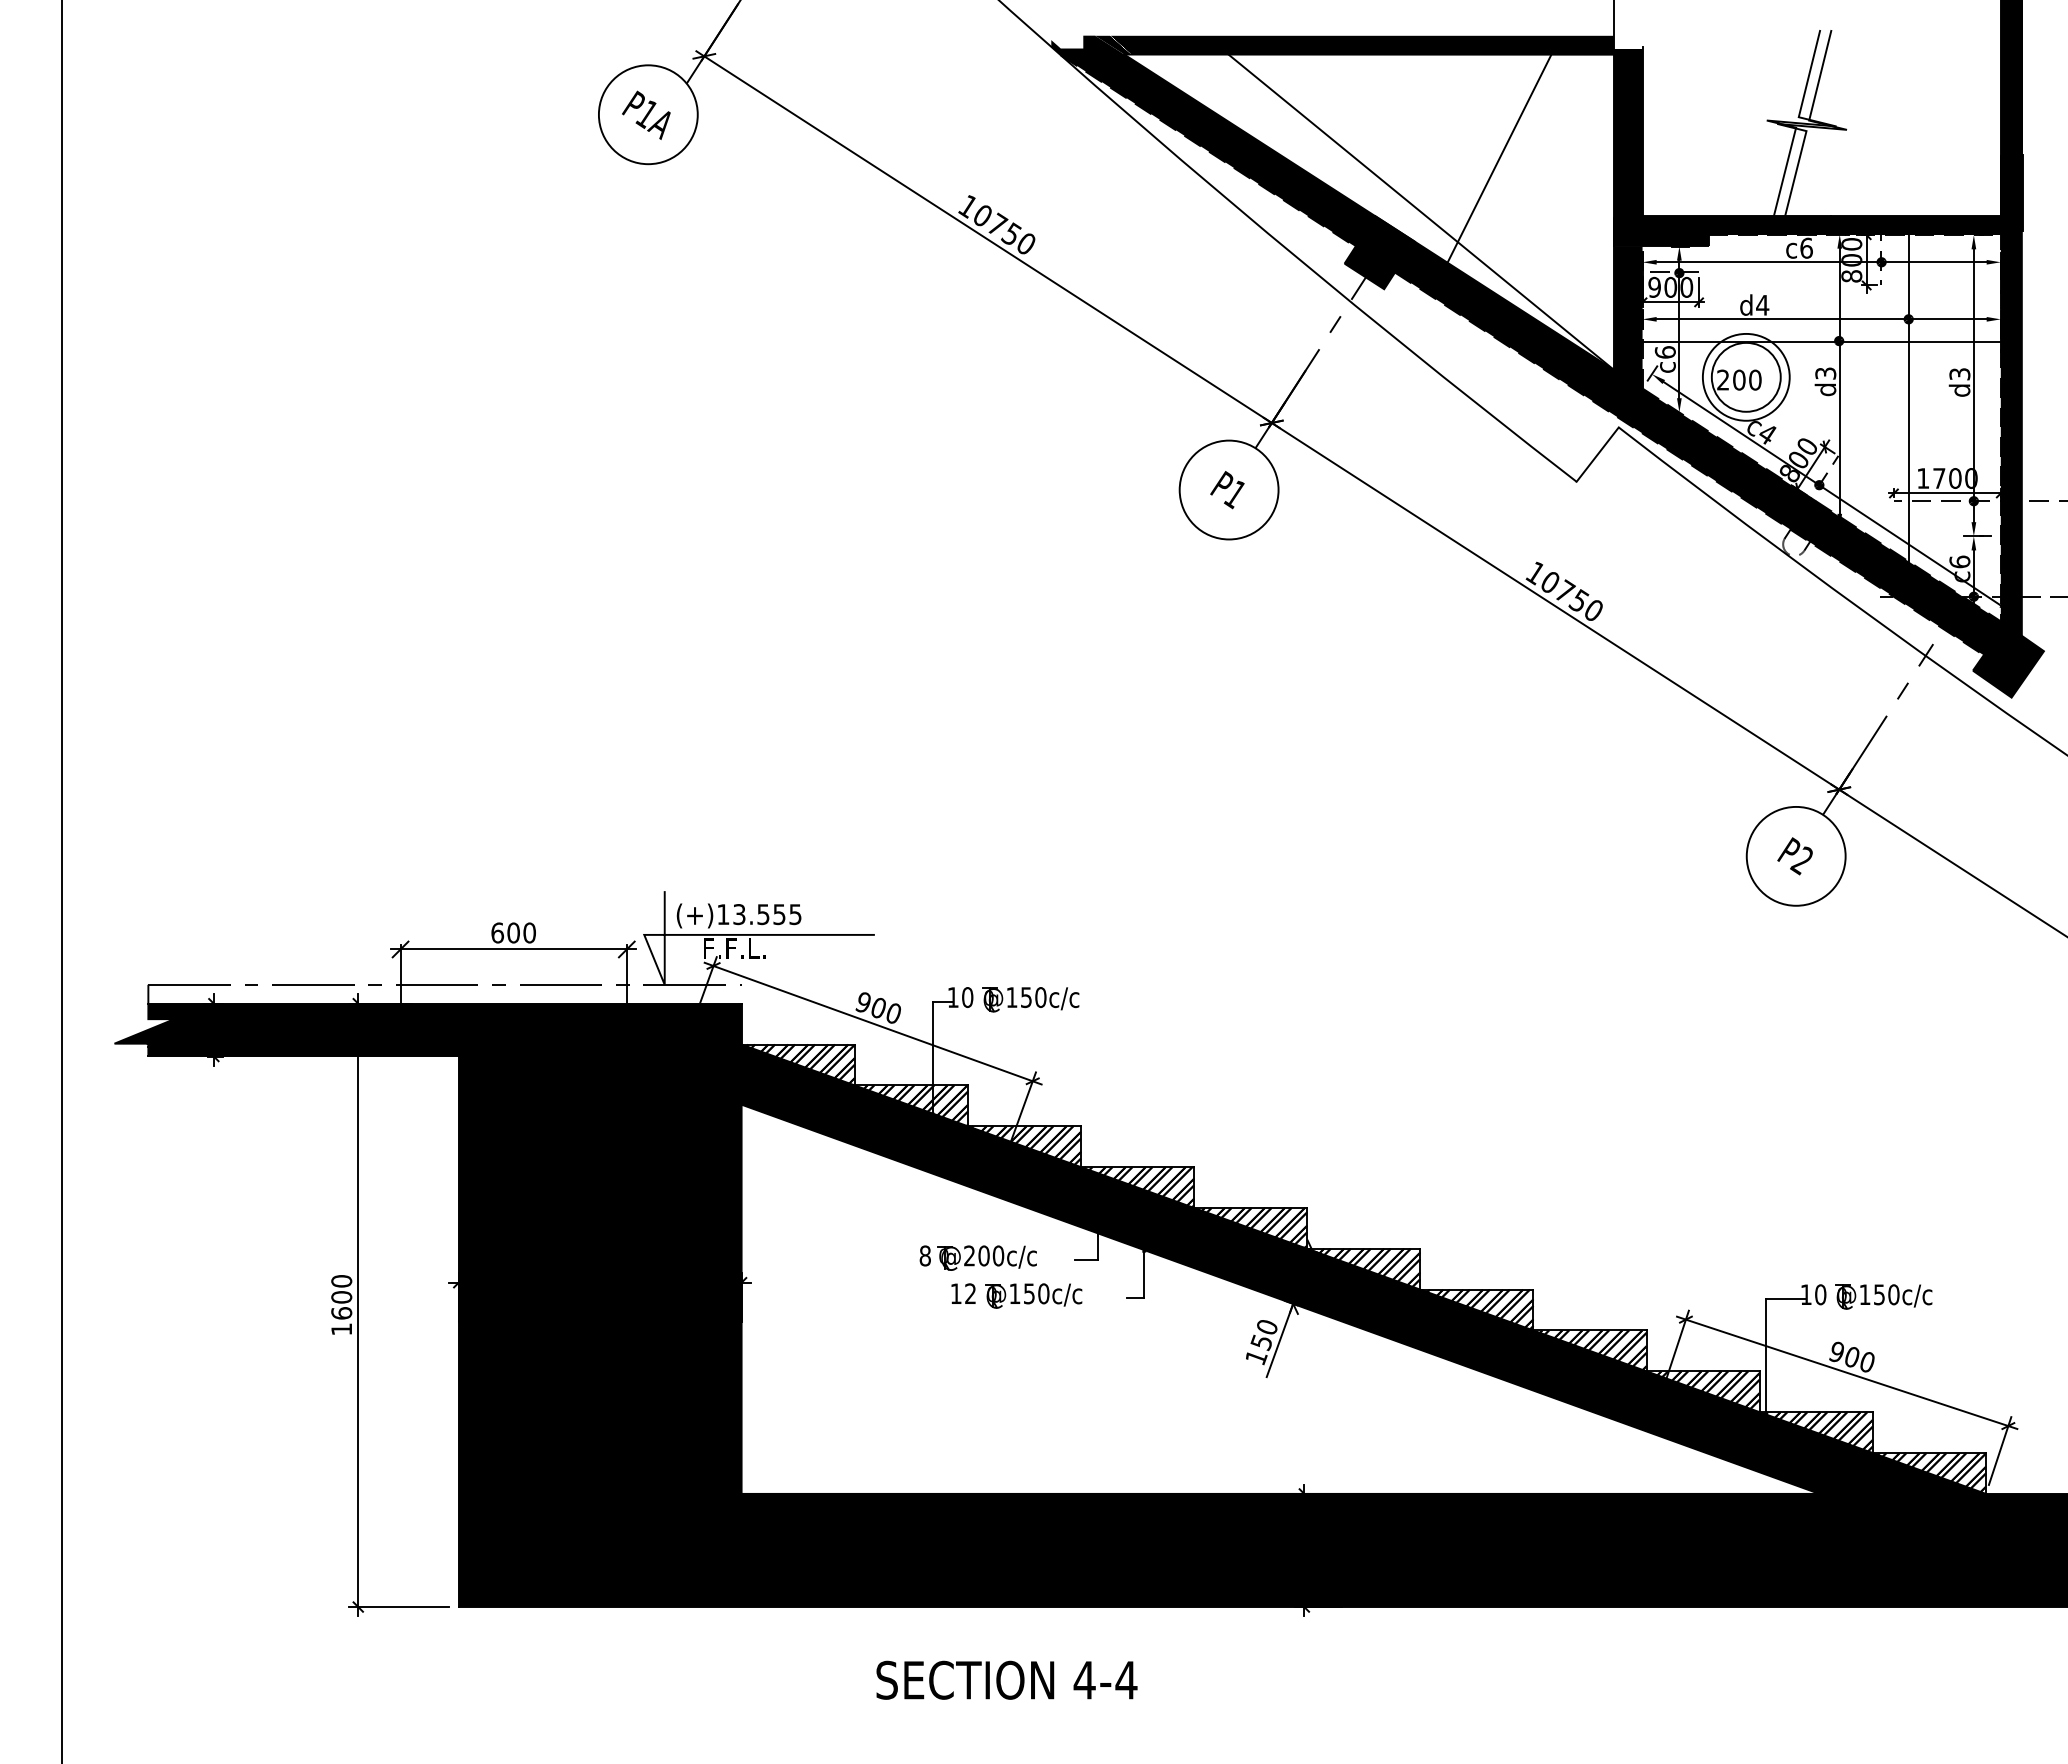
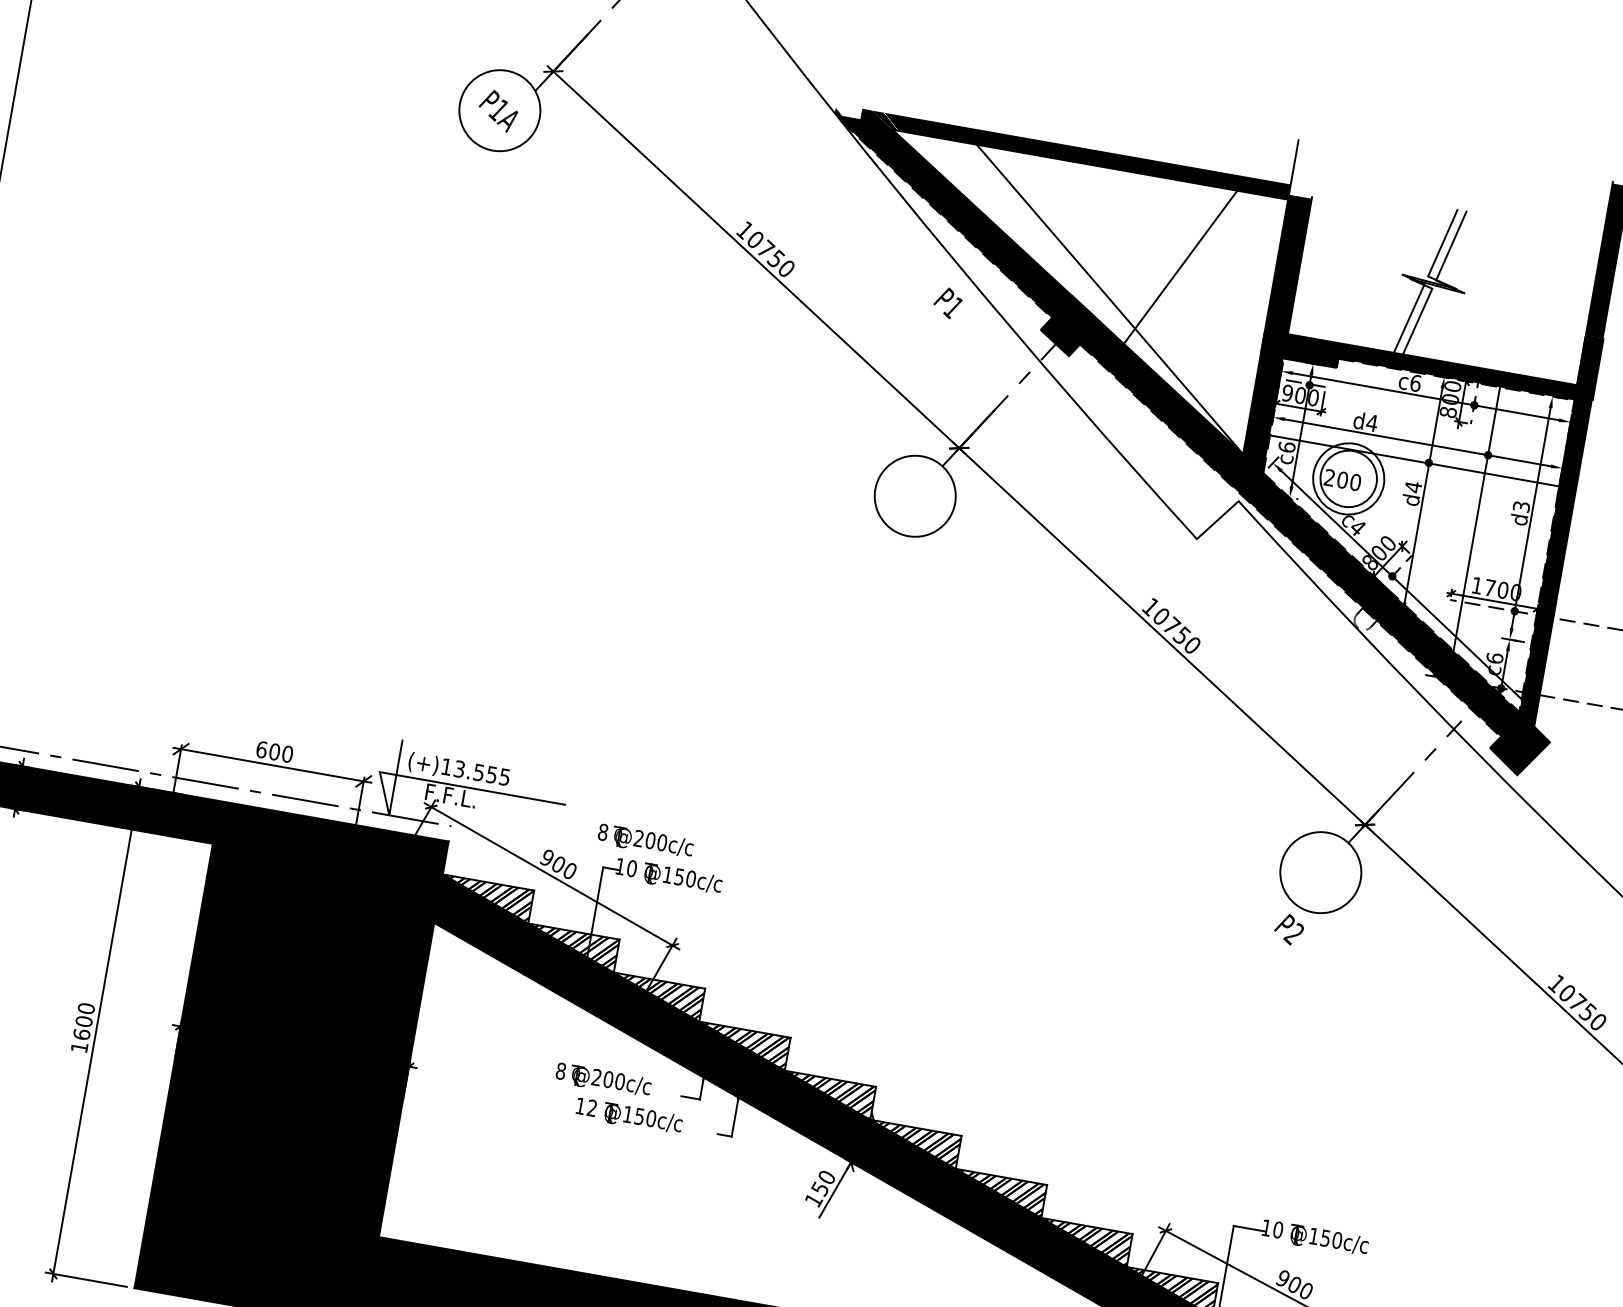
text: (1825, 373) -> (1413, 487), d3 -> d4
text: (1227, 490) -> (947, 303), moved
text: (1794, 856) -> (1288, 929), moved
part: (977, 961) -> (645, 841), added

